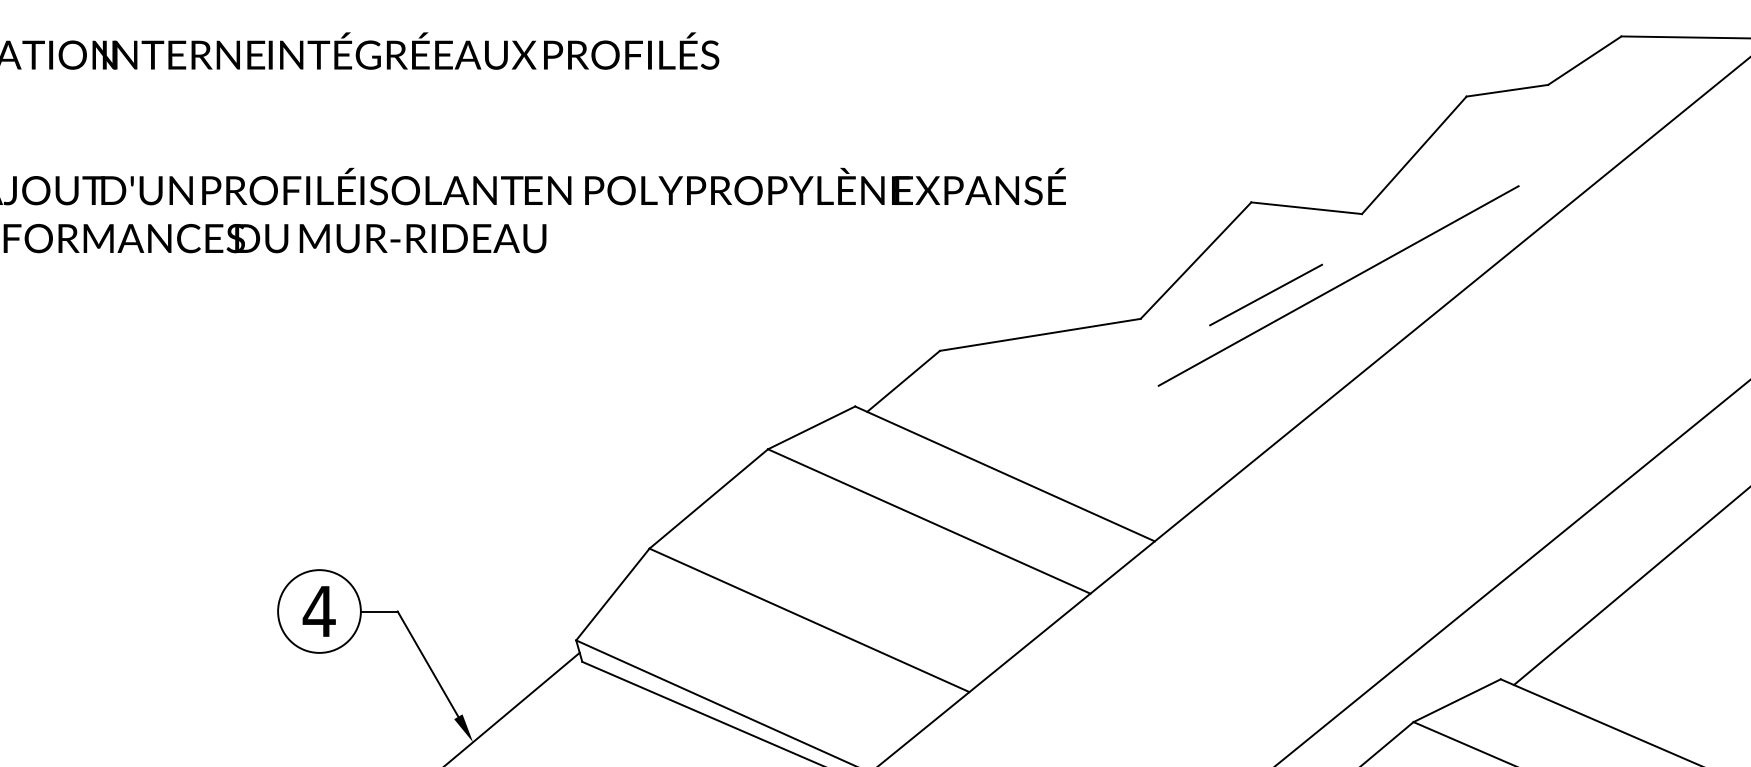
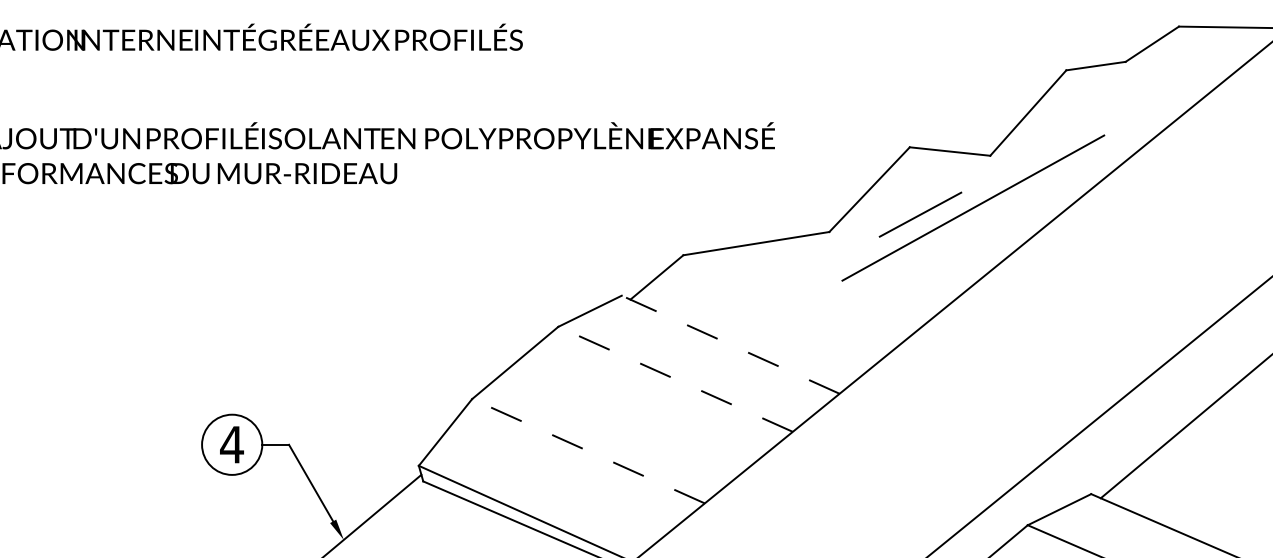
line: (1004, 473) -> (730, 344), solid -> dashed
line: (929, 521) -> (675, 379), solid -> dashed
line: (809, 620) -> (588, 451), solid -> dashed

